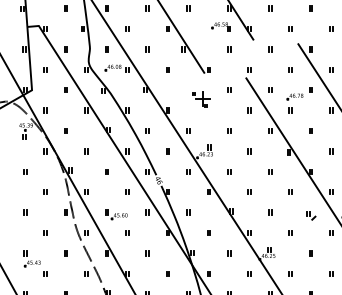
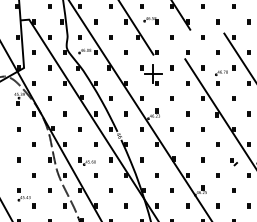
part: (220, 26) -> (150, 20), moved
part: (201, 99) -> (151, 74), size x1.67

